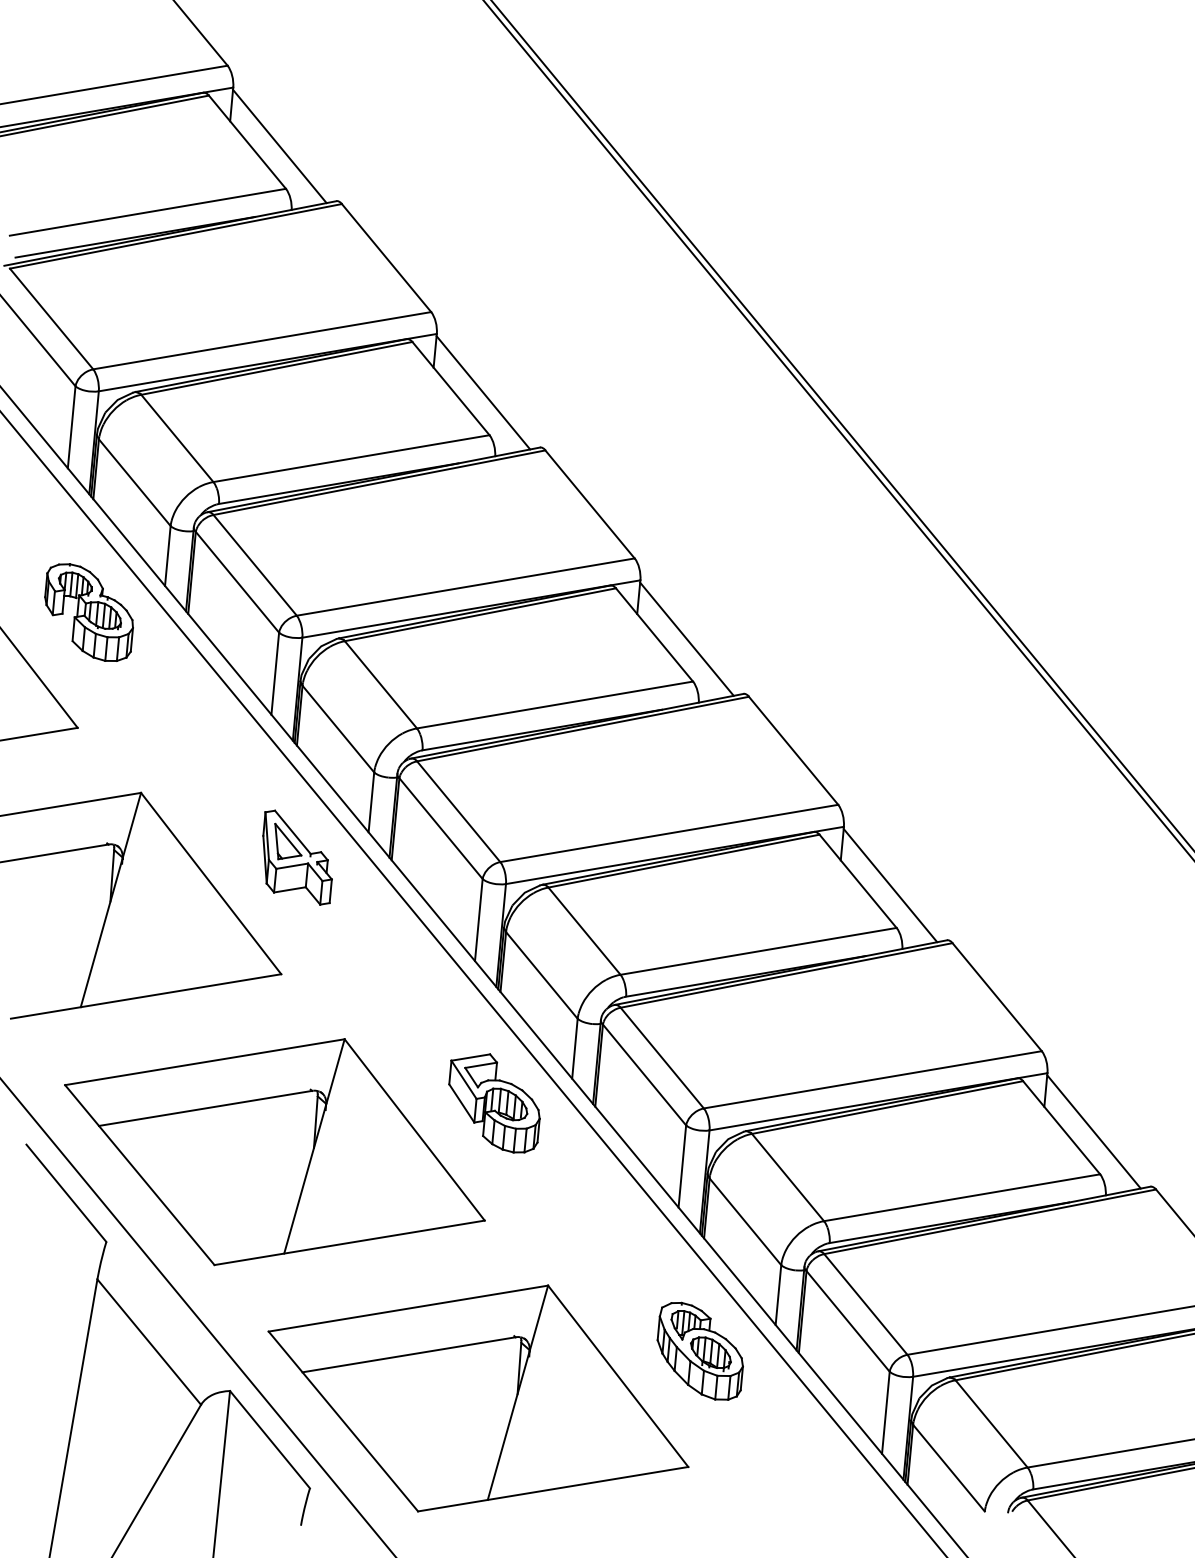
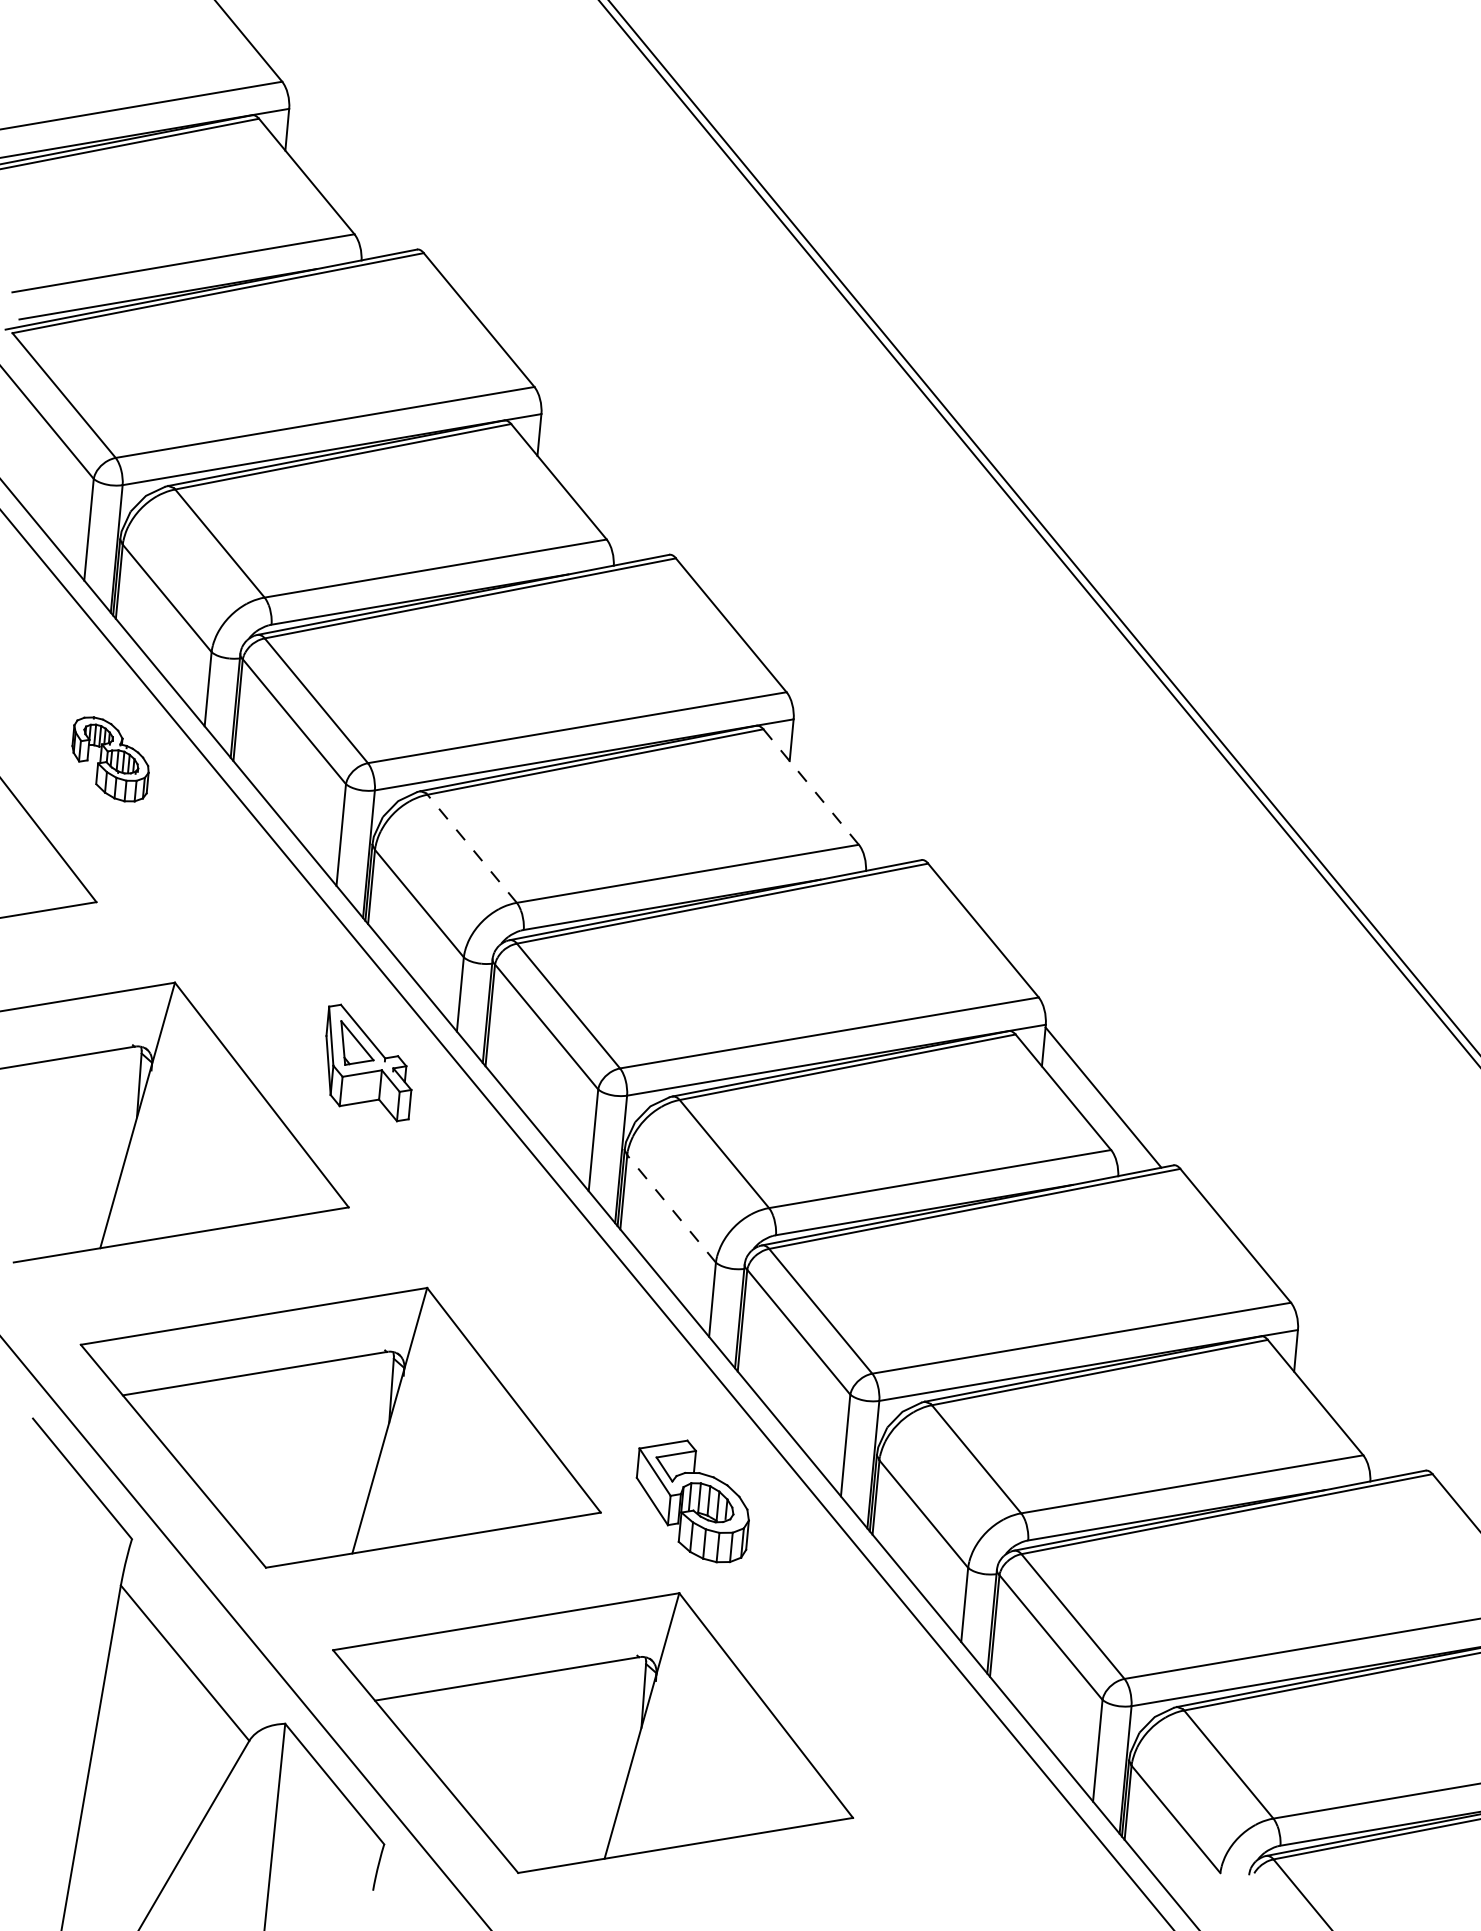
line: (279, 146) -> (346, 181), removed
line: (483, 392) -> (599, 486), removed
part: (89, 612) -> (110, 759), size x0.7
line: (654, 635) -> (811, 787), solid -> dashed
line: (687, 639) -> (851, 792), removed
line: (380, 684) -> (471, 848), solid -> dashed
line: (541, 975) -> (671, 1208), solid -> dashed
part: (494, 1103) -> (692, 1501), moved
line: (1093, 1131) -> (1355, 1402), removed
part: (700, 1351) -> (867, 1674), removed

